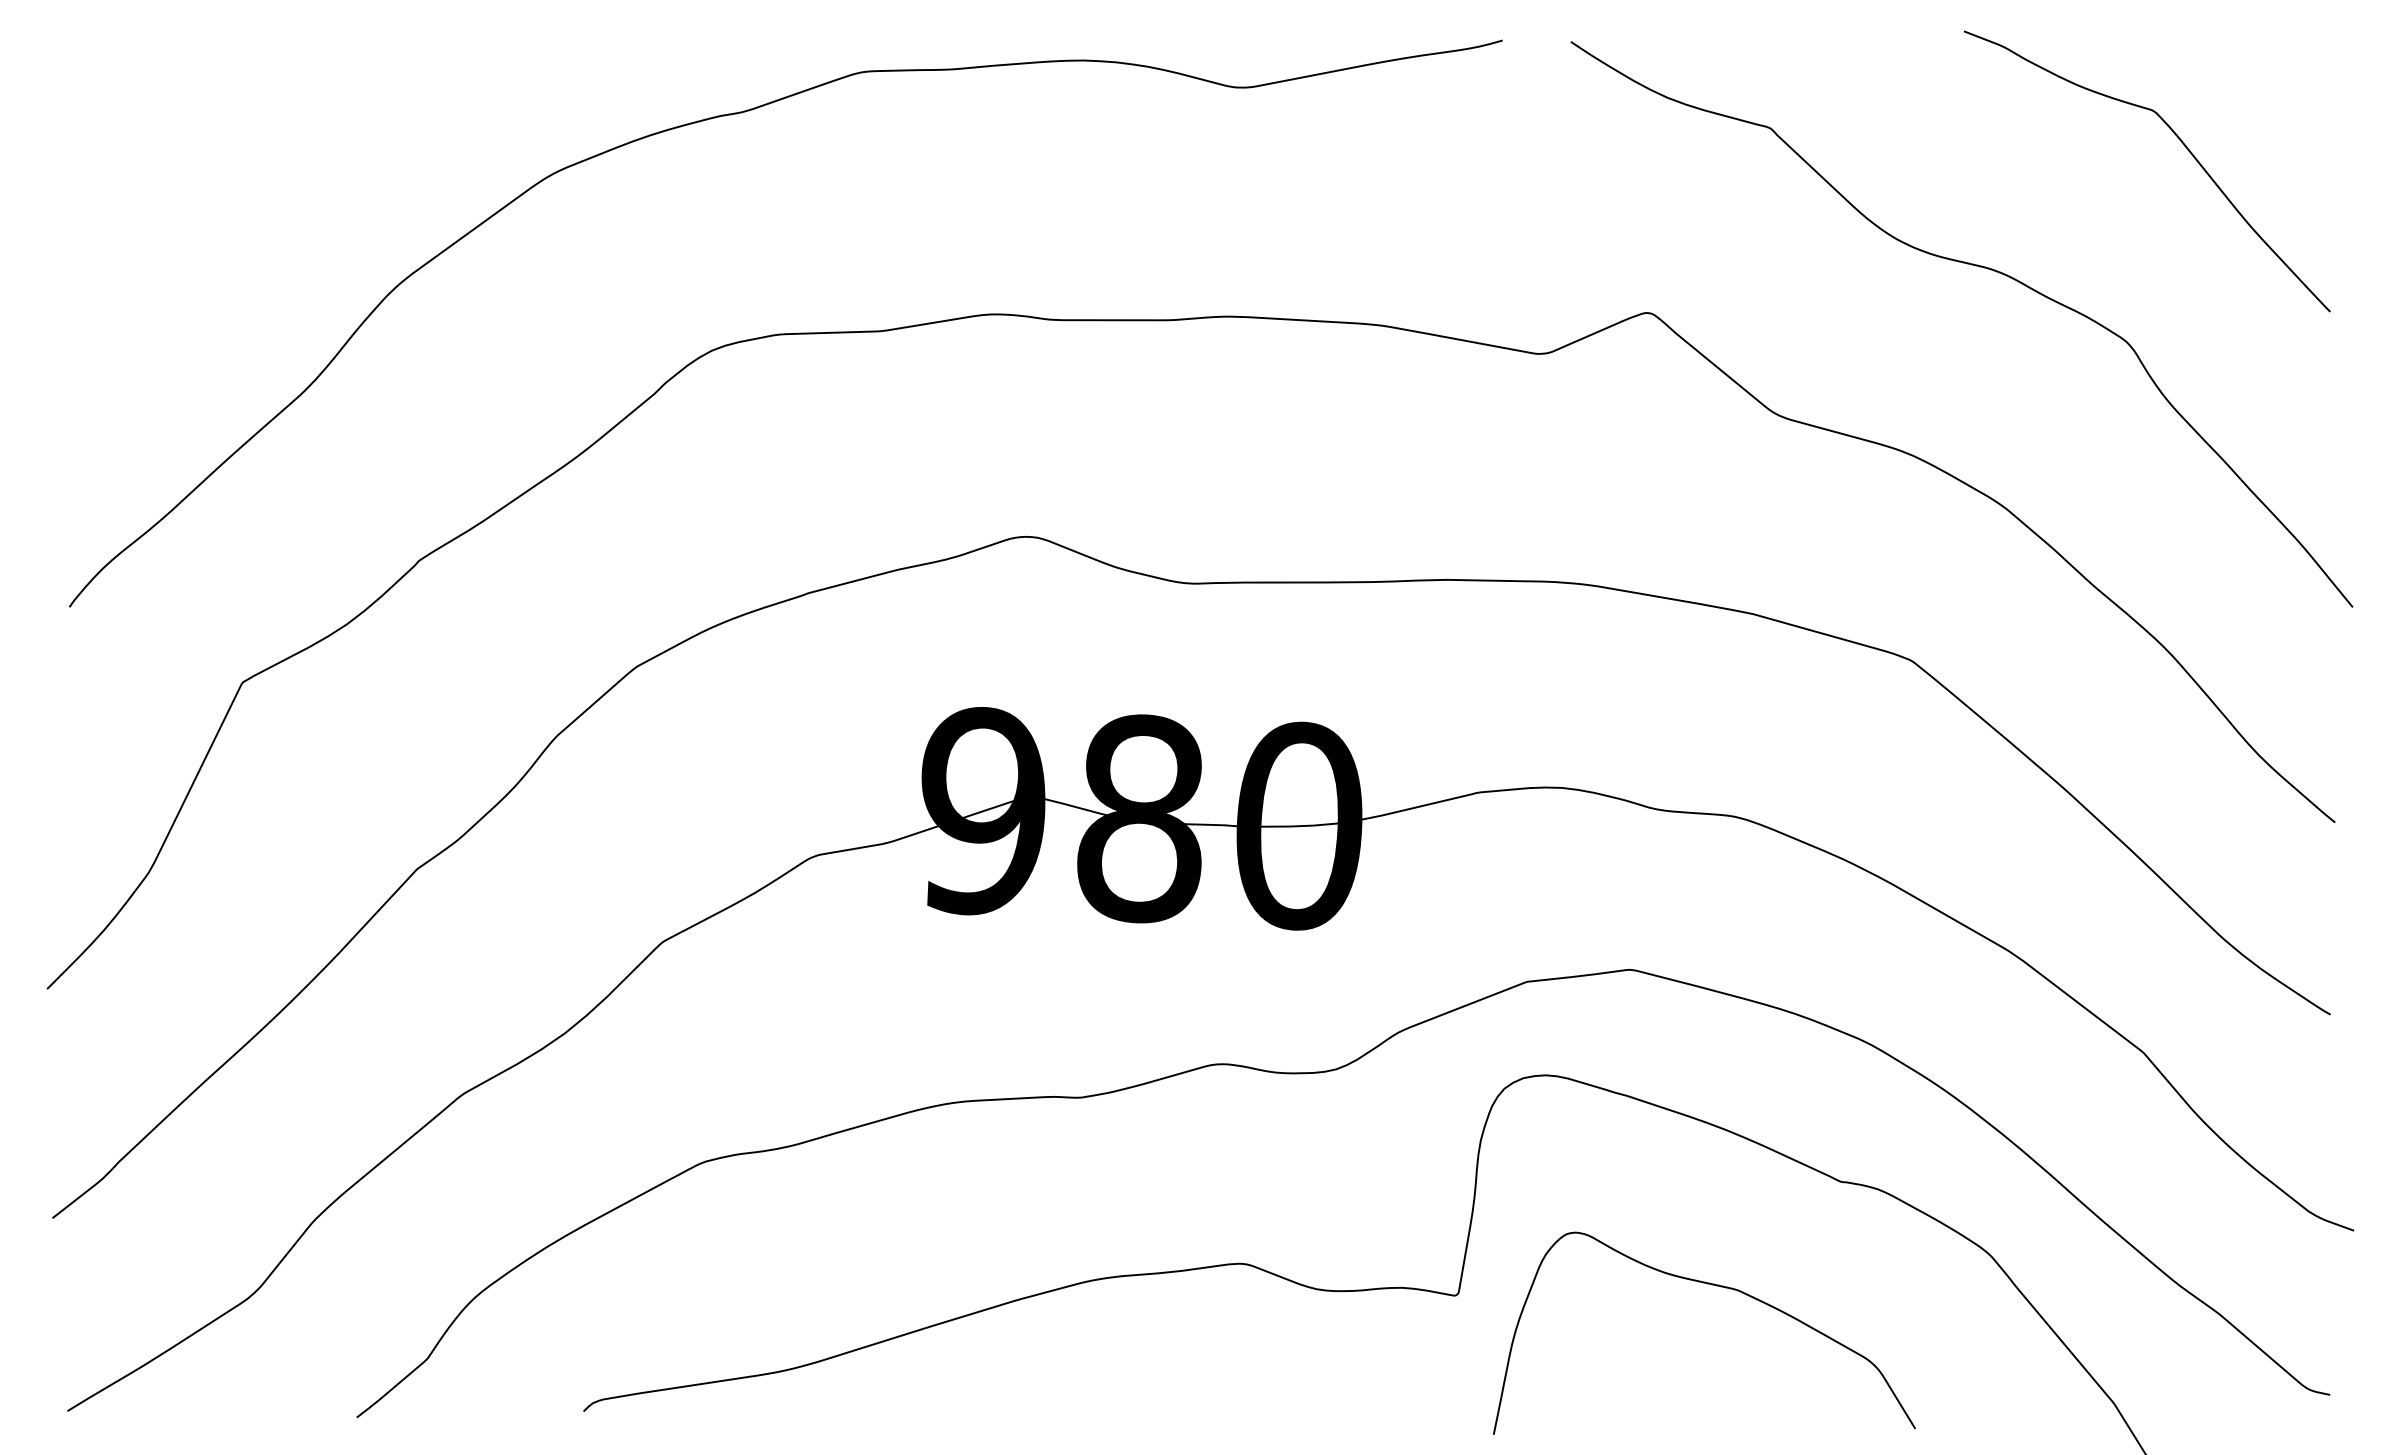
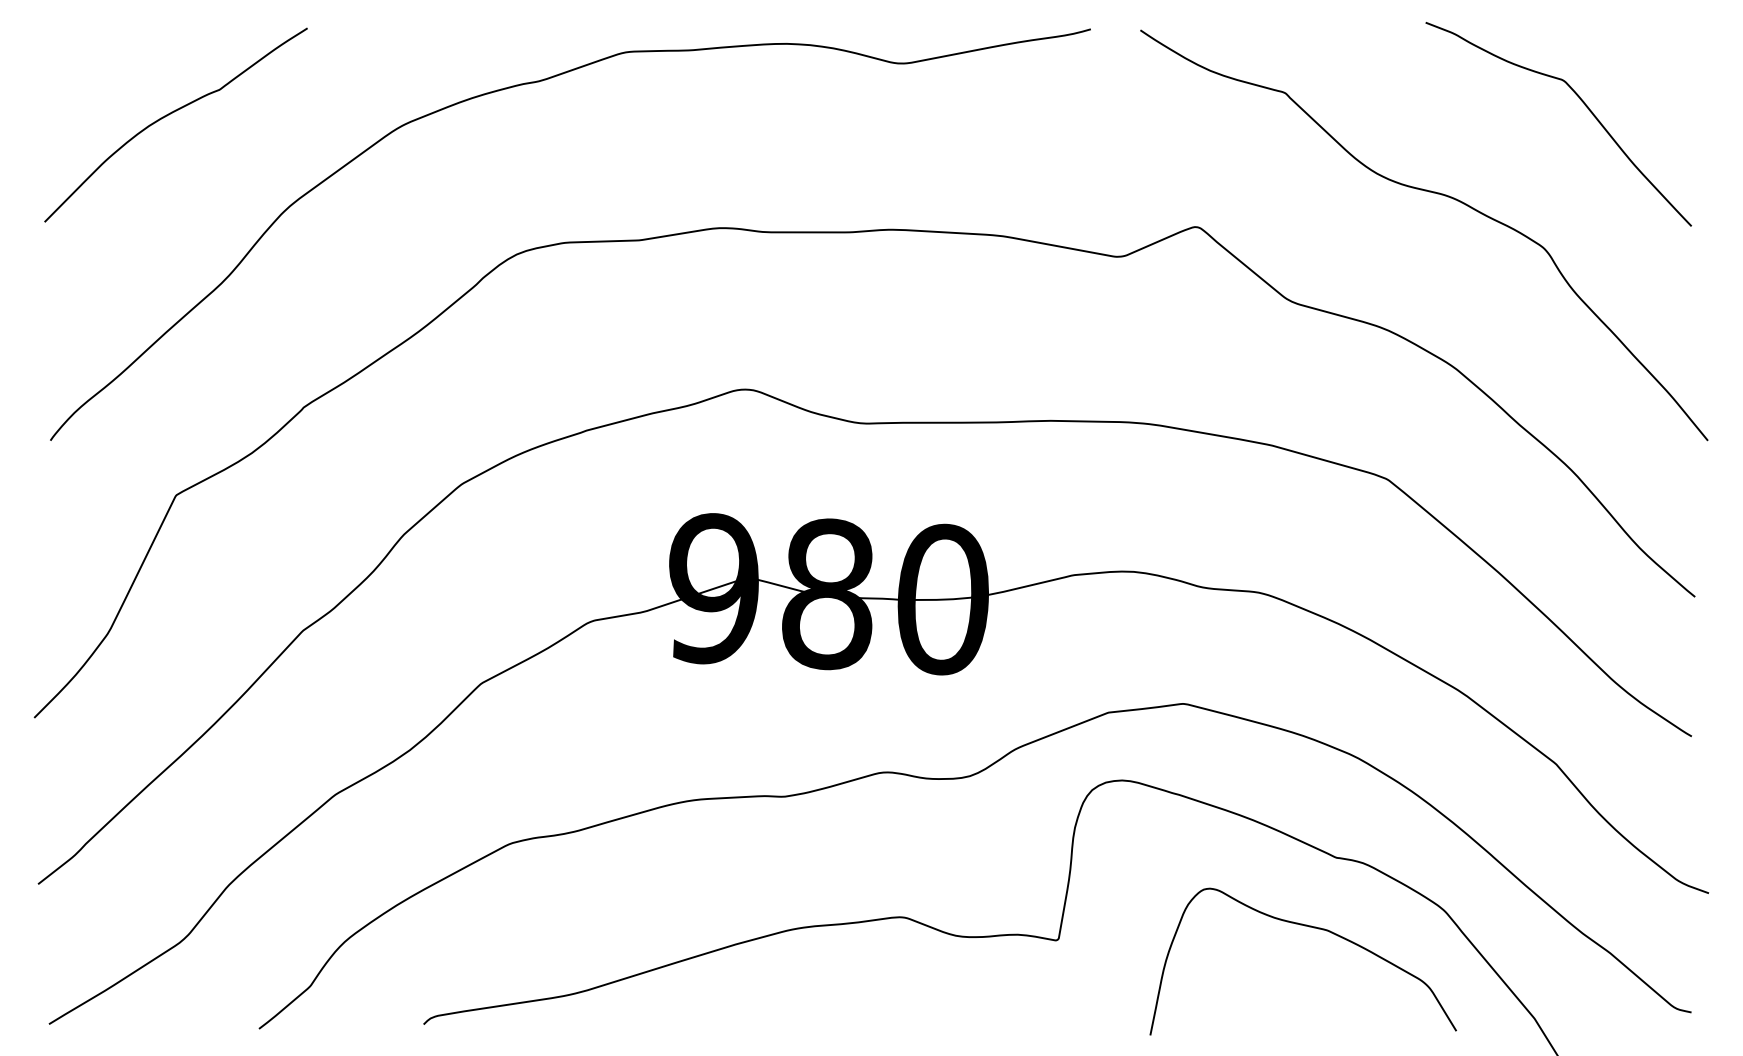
curve: (233, 159) -> (169, 115), added
curve: (1712, 1286) -> (1309, 927), moved

